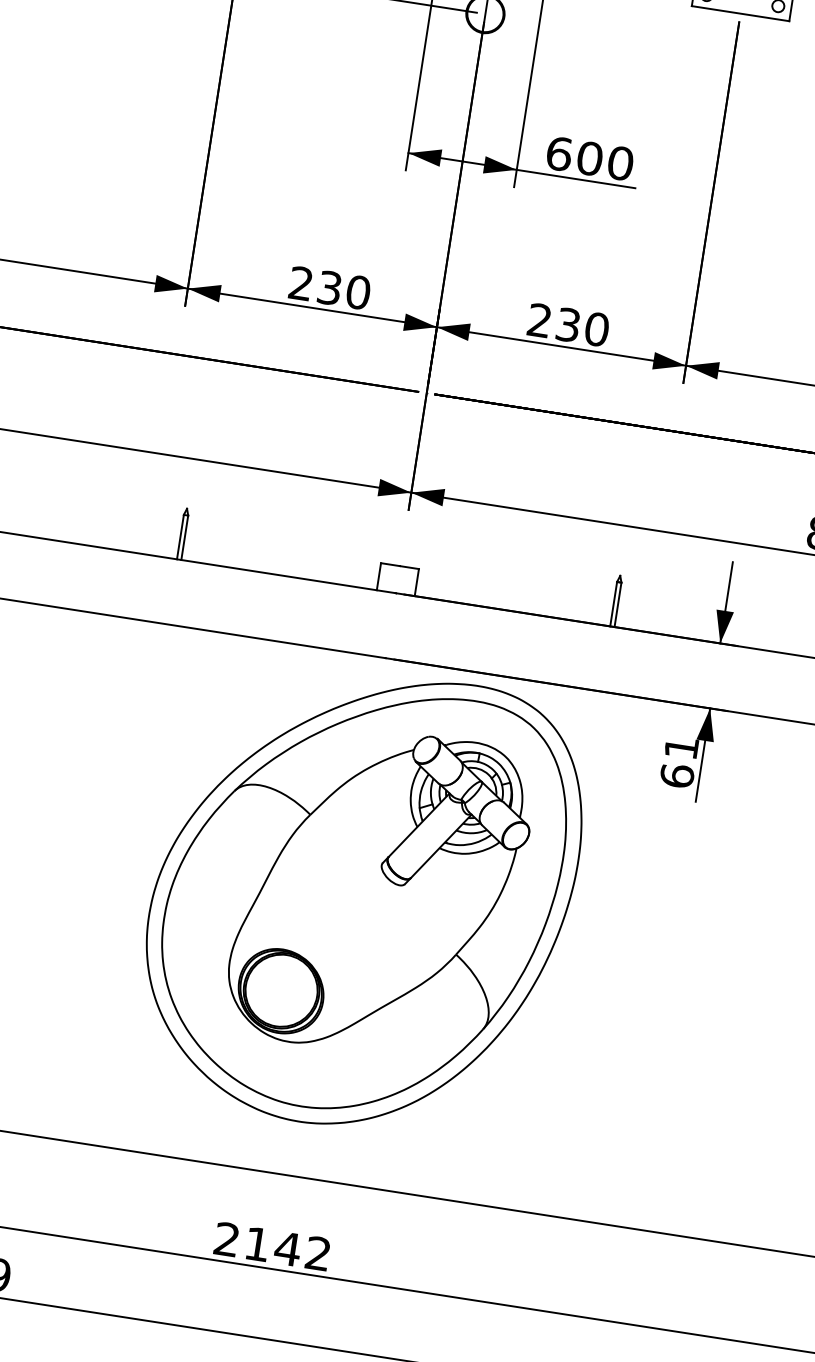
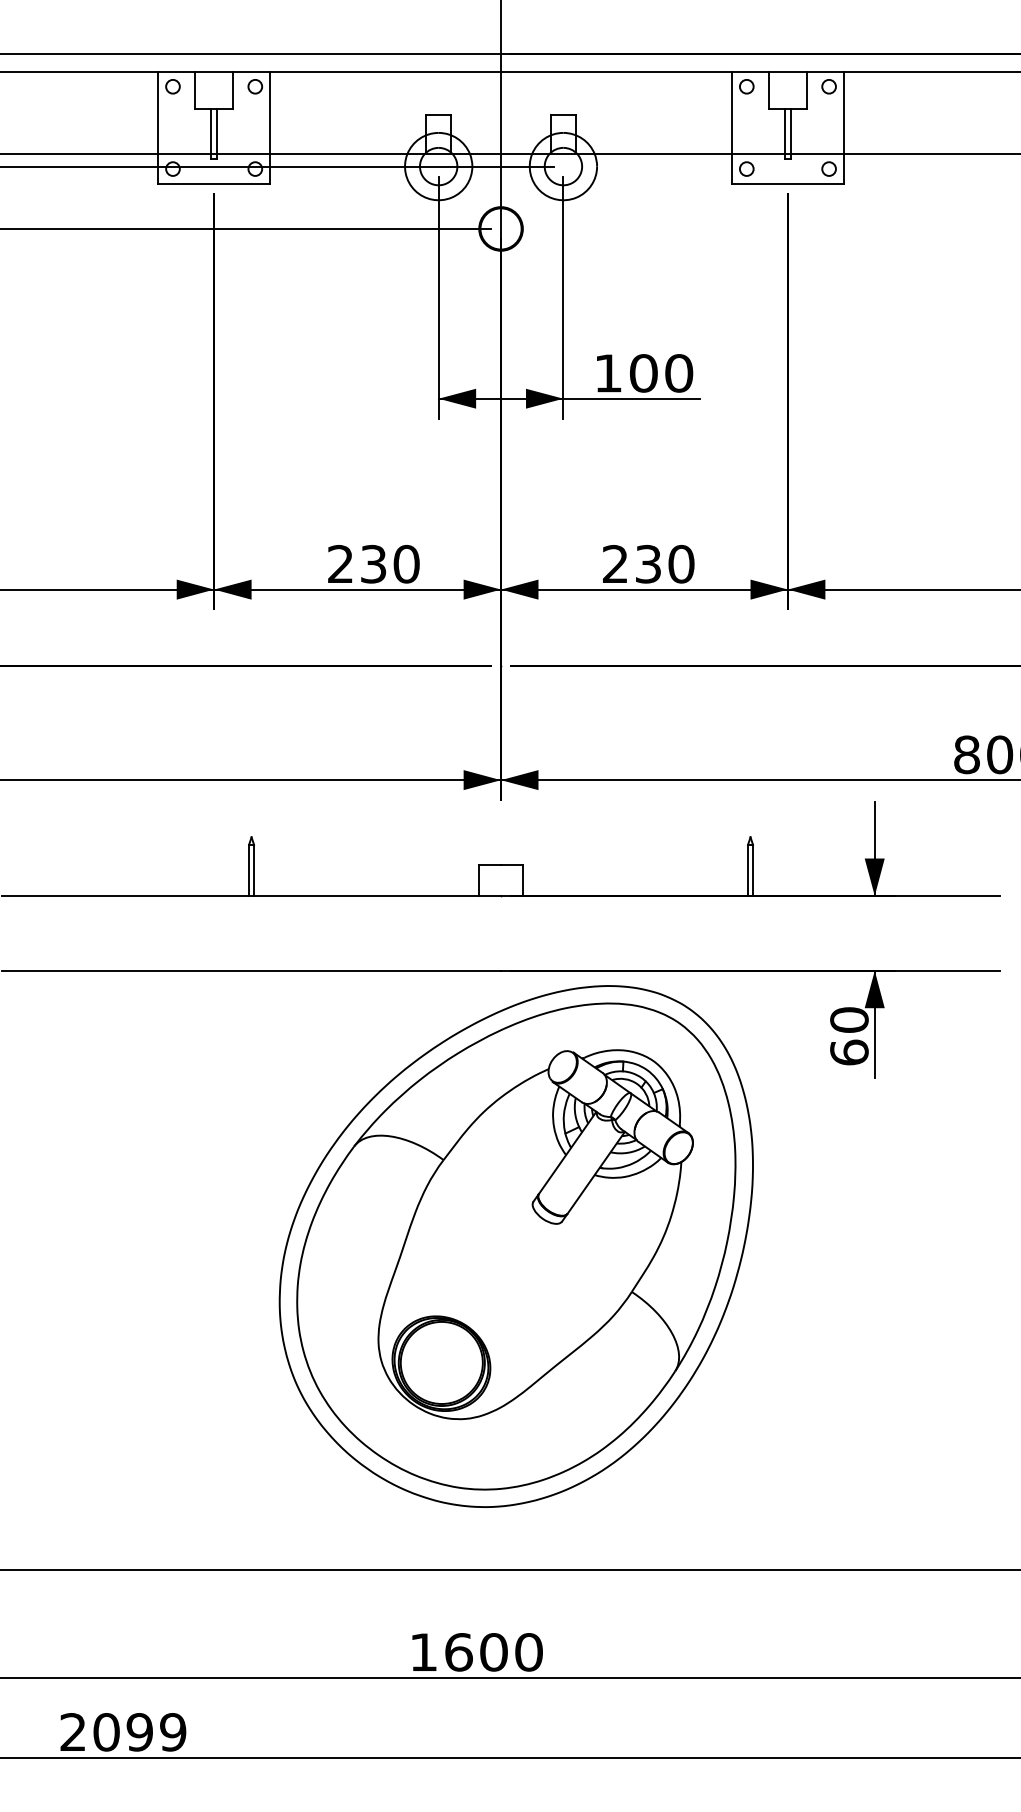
text: (559, 154) -> (608, 373), 600 -> 100
text: (681, 747) -> (849, 1019), 61 -> 60
text: (272, 1246) -> (476, 1652), 2142 -> 1600

